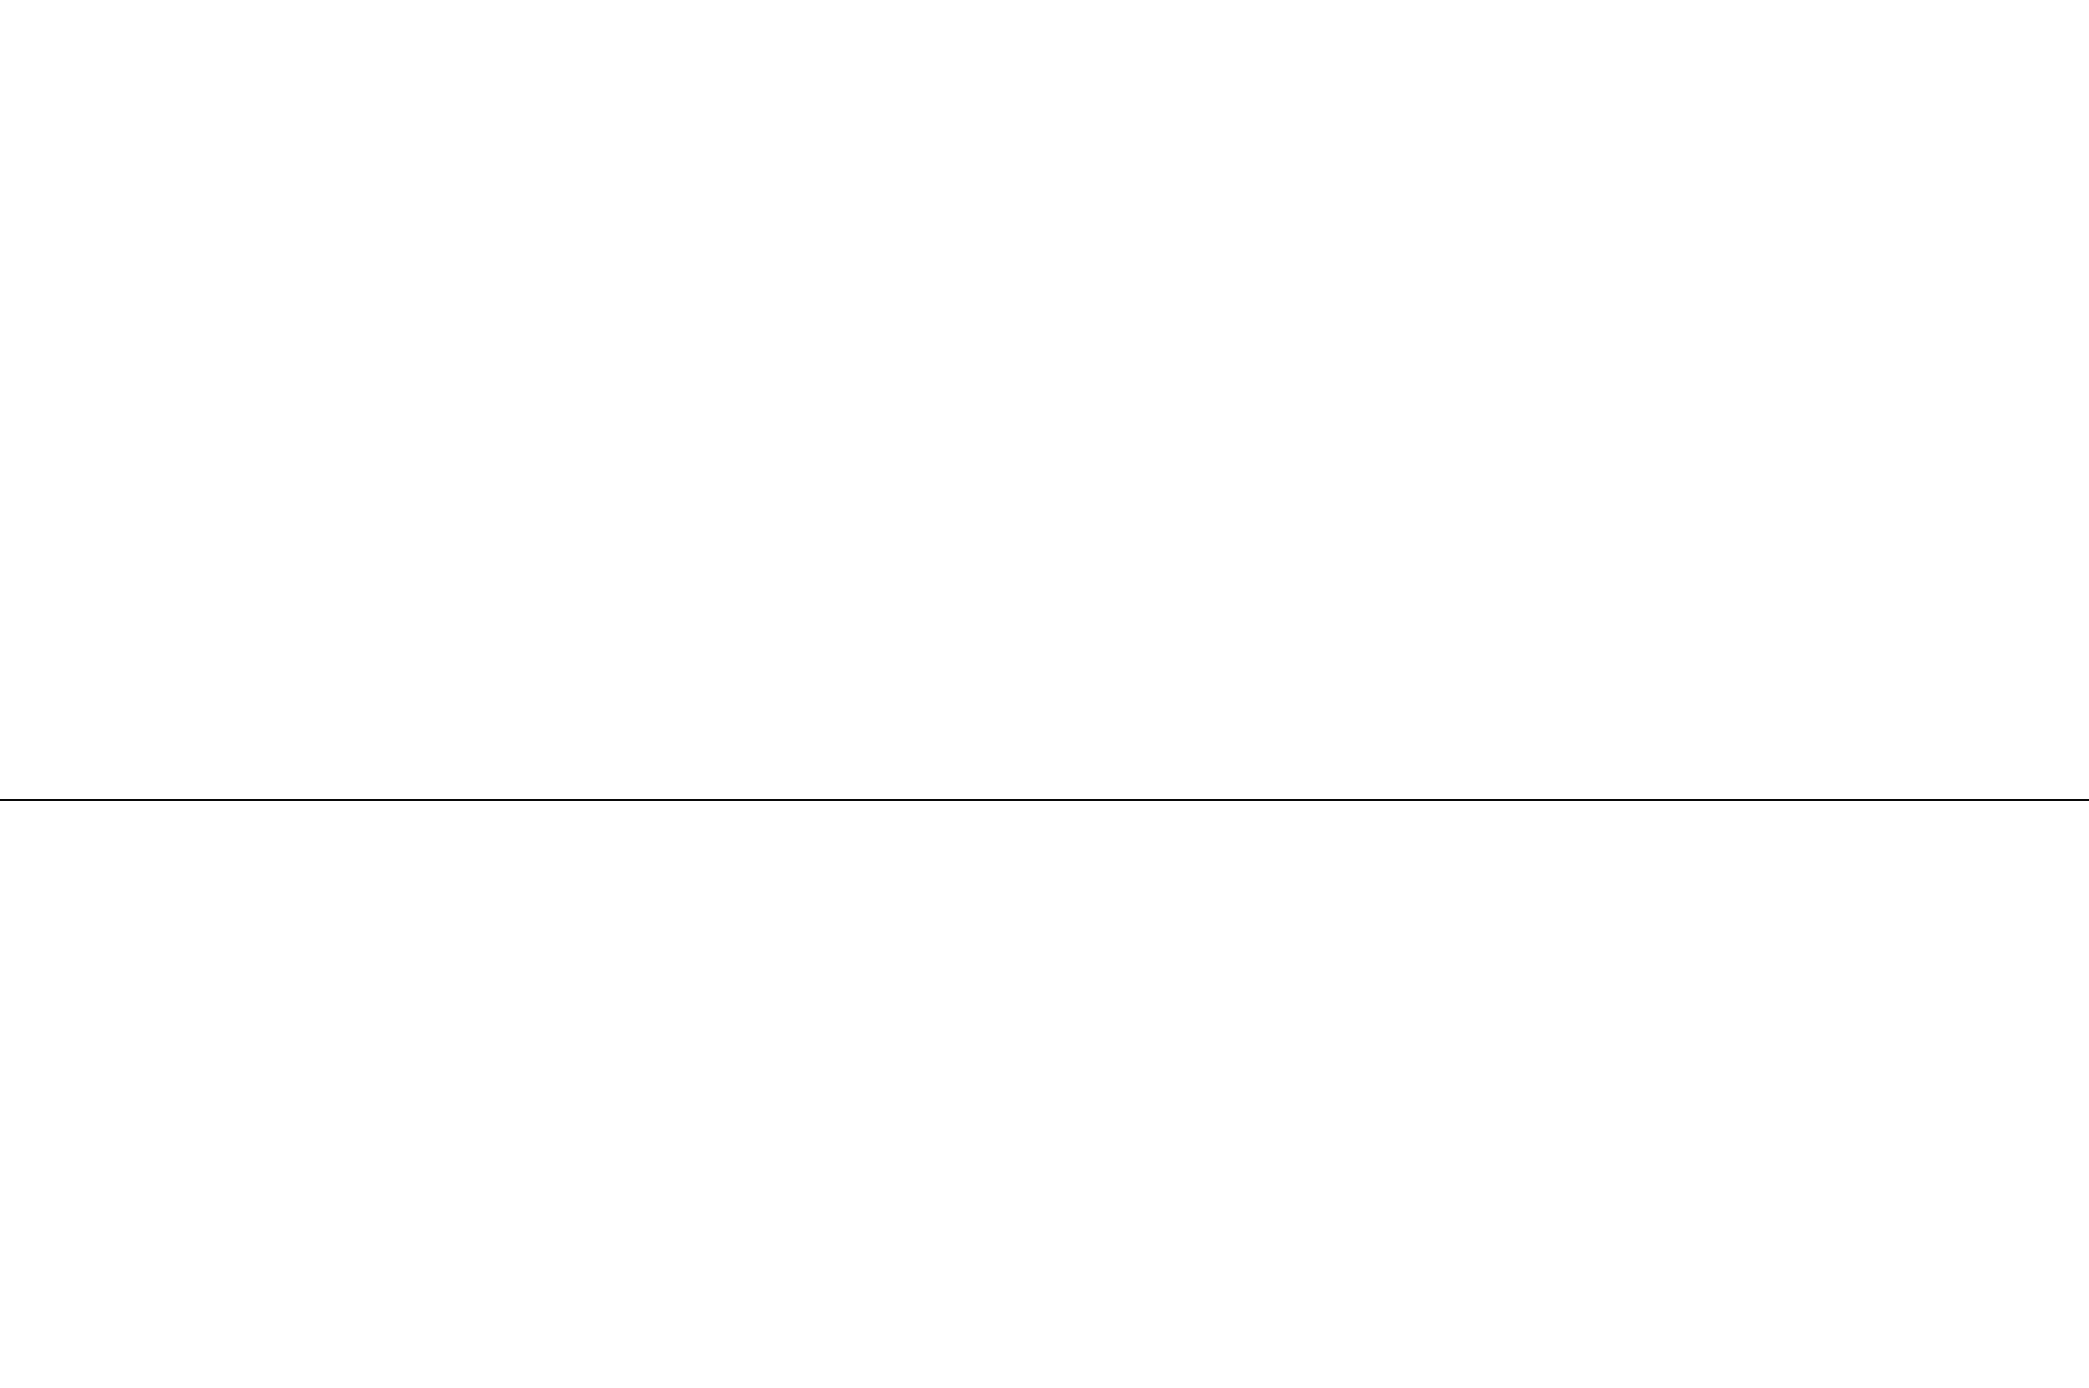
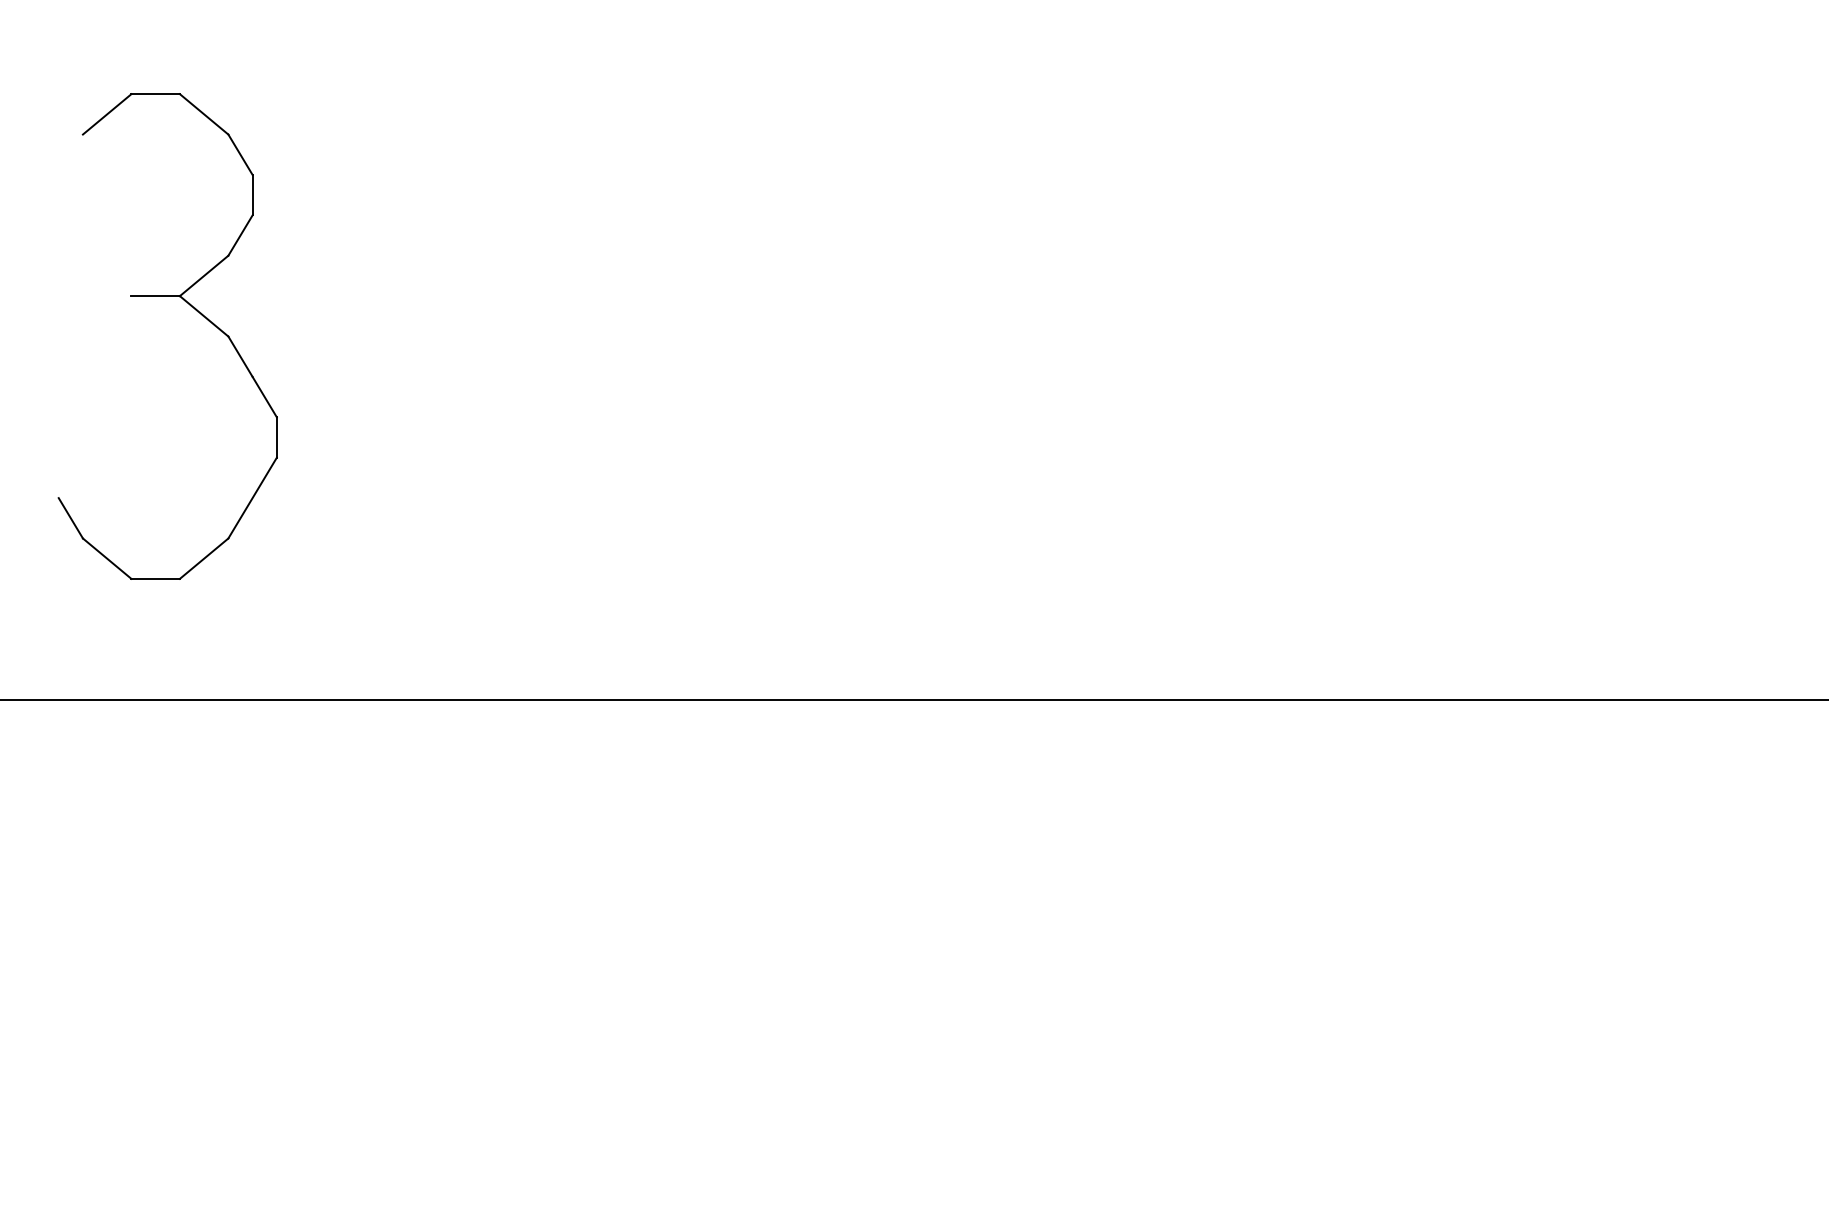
part: (218, 351) -> (191, 307), added

